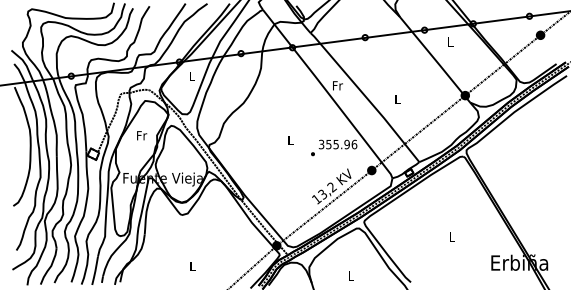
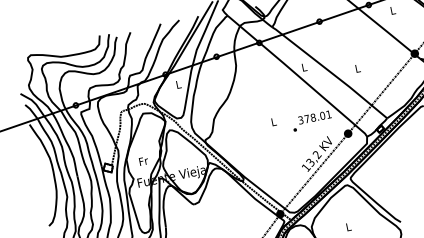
text: (337, 85) -> (304, 67), Fr -> L
text: (142, 135) -> (144, 160), moved
text: (341, 144) -> (317, 116), 355.96 -> 378.01

